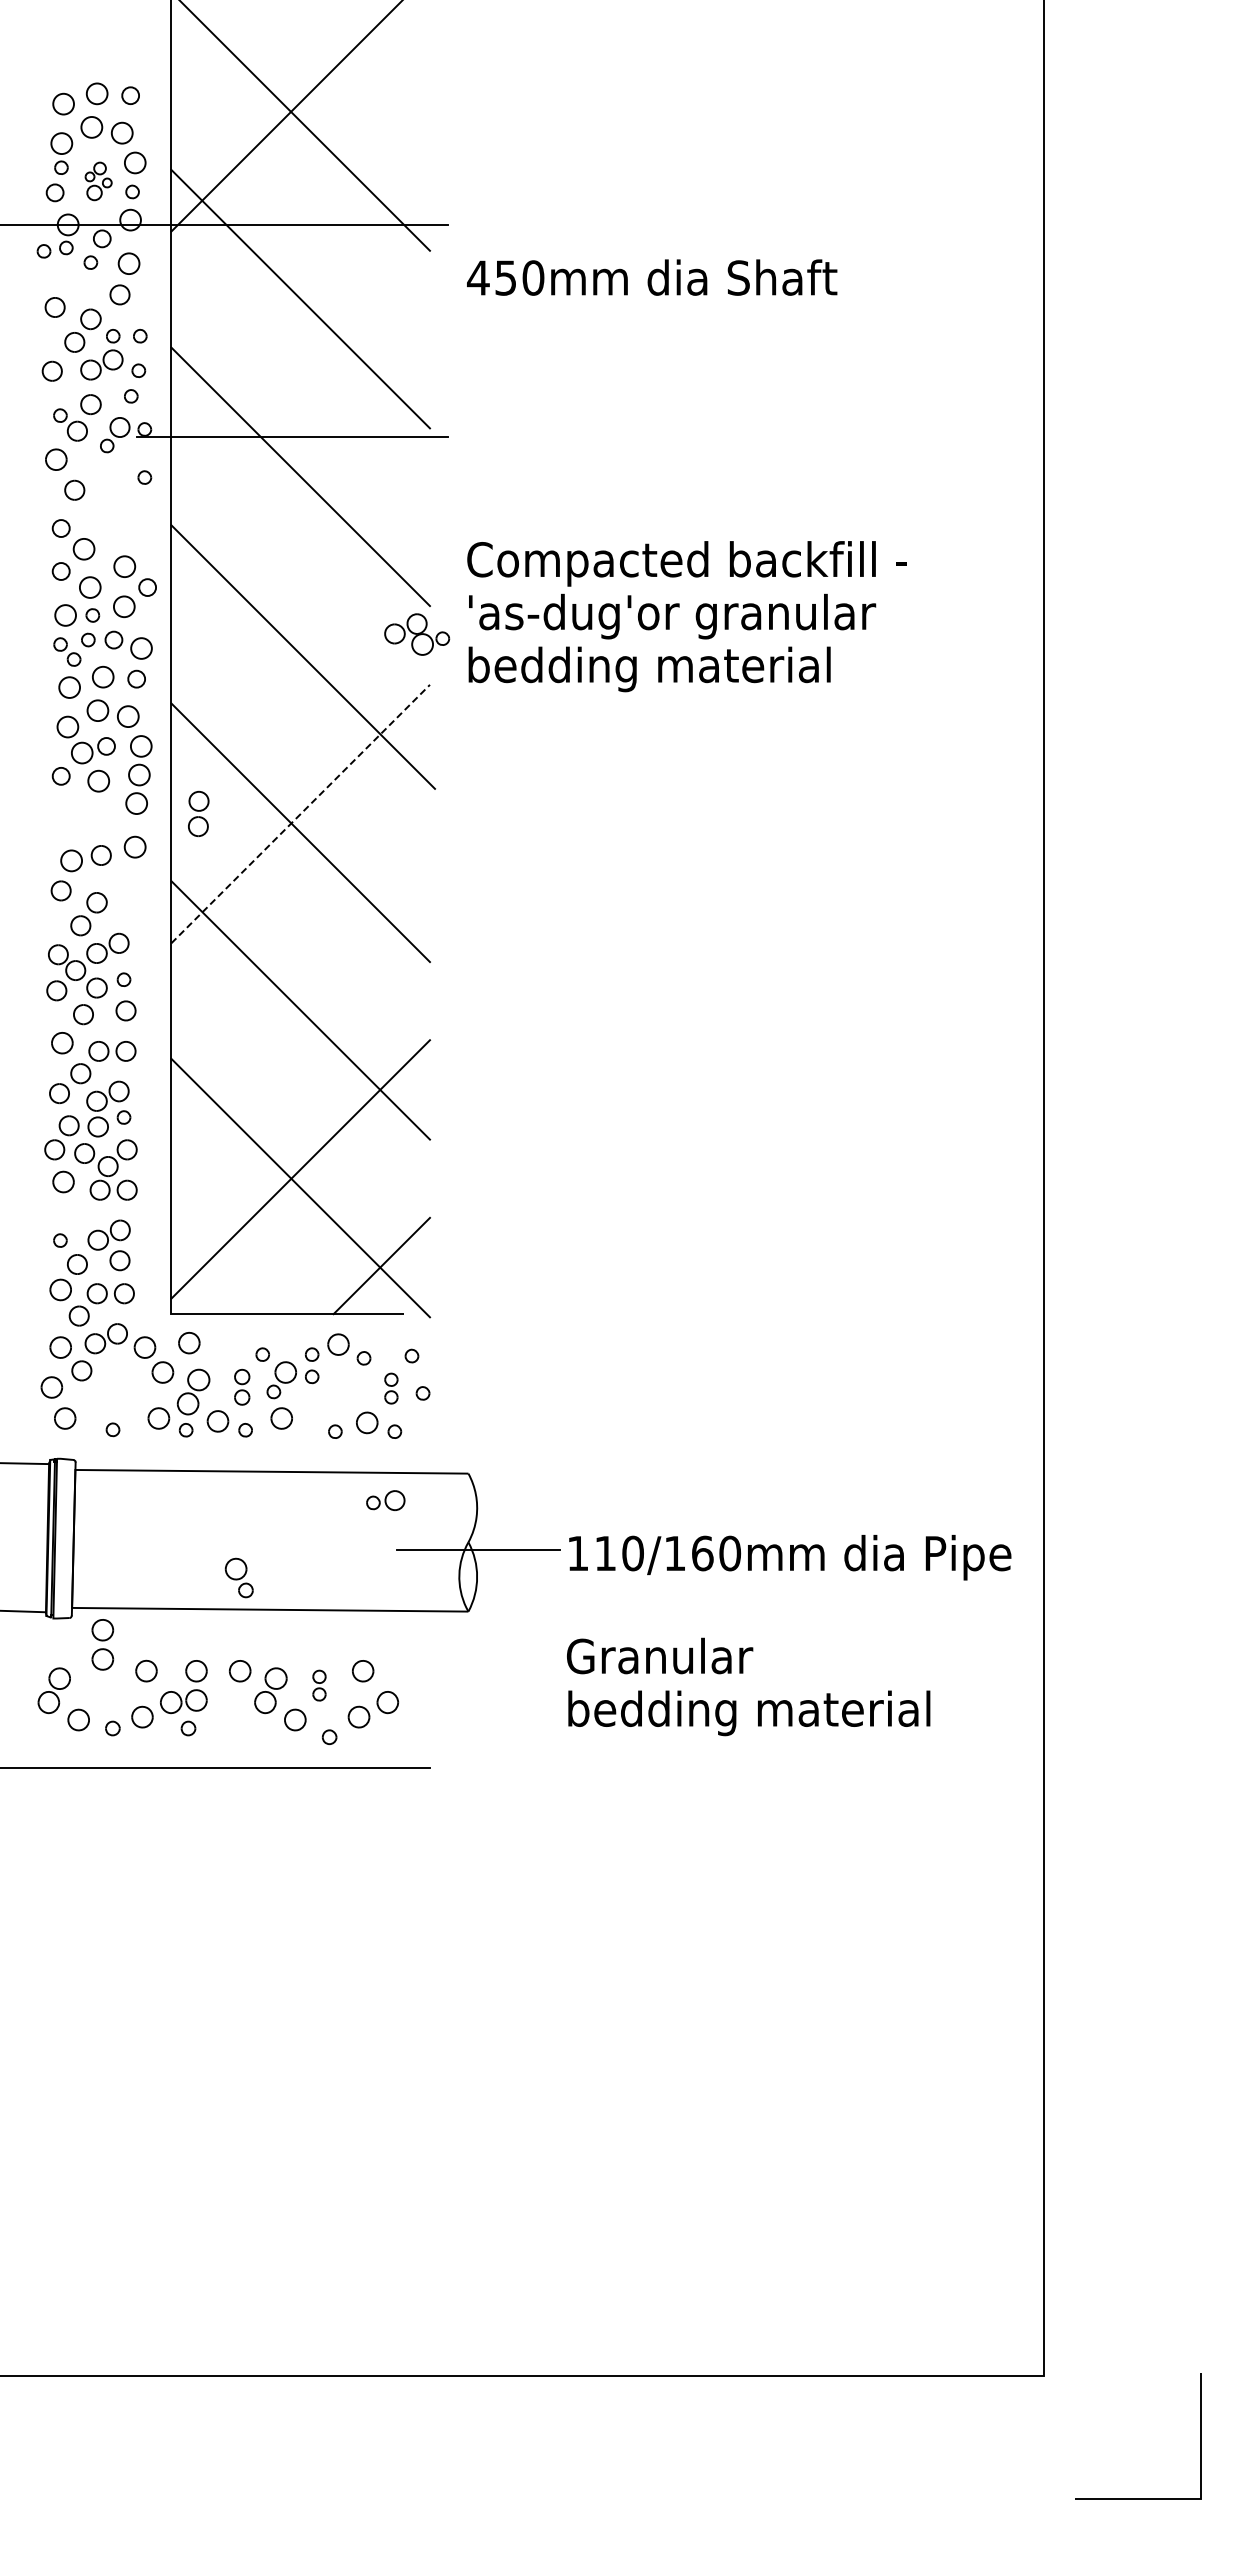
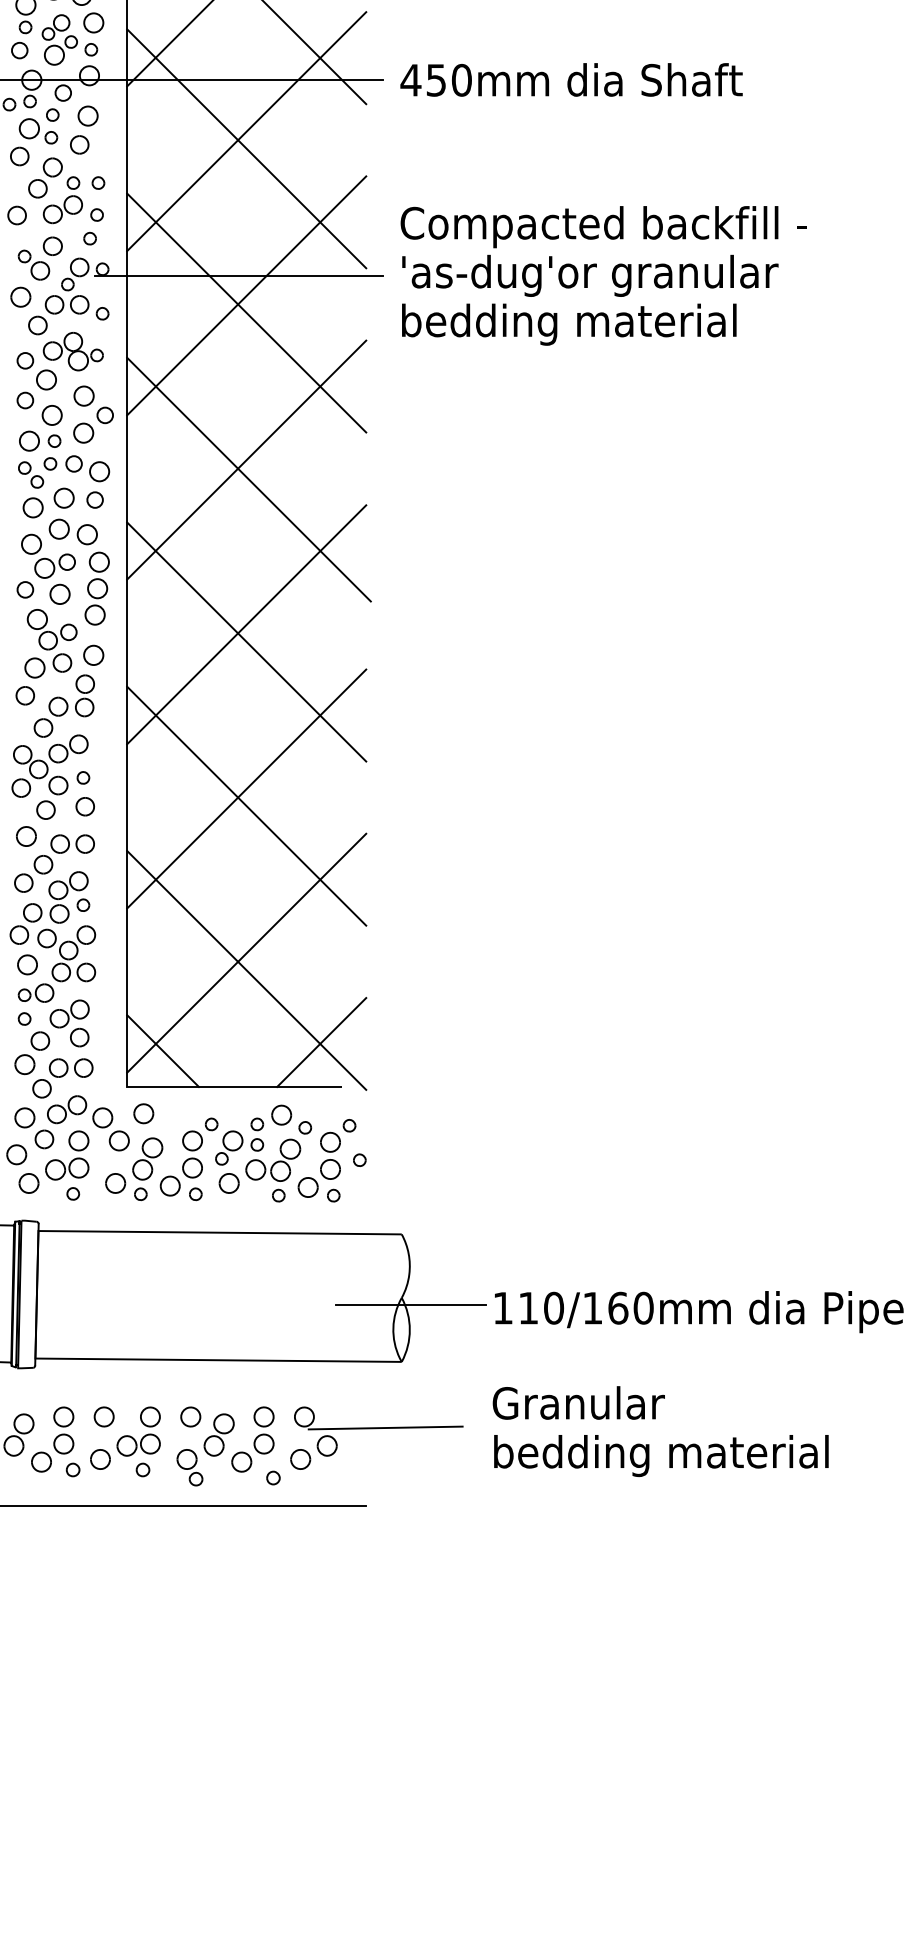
part: (98, 181) -> (59, 40), size x1.43
text: (652, 277) -> (571, 79), moved
part: (75, 280) -> (38, 131), added
line: (300, 280) -> (246, 131), added
line: (300, 457) -> (246, 295), added
part: (106, 467) -> (67, 304), added
text: (686, 616) -> (603, 275), moved
part: (417, 634) -> (73, 351), moved
line: (300, 635) -> (246, 459), added
part: (198, 813) -> (84, 695), moved
line: (300, 814) -> (246, 625), dashed -> solid
part: (89, 819) -> (51, 629), added
line: (300, 991) -> (246, 788), added
line: (210, 1275) -> (163, 1051), added
part: (242, 1387) -> (192, 1154), size x1.43
part: (391, 1388) -> (330, 1155), size x1.67
part: (111, 1393) -> (71, 1160), added
part: (329, 1393) -> (273, 1160), added
part: (385, 1500) -> (35, 993), moved
part: (238, 1577) -> (189, 1467), moved
part: (102, 1644) -> (63, 1430), moved
line: (450, 1682) -> (385, 1427), added
part: (319, 1685) -> (264, 1430), size x1.67

